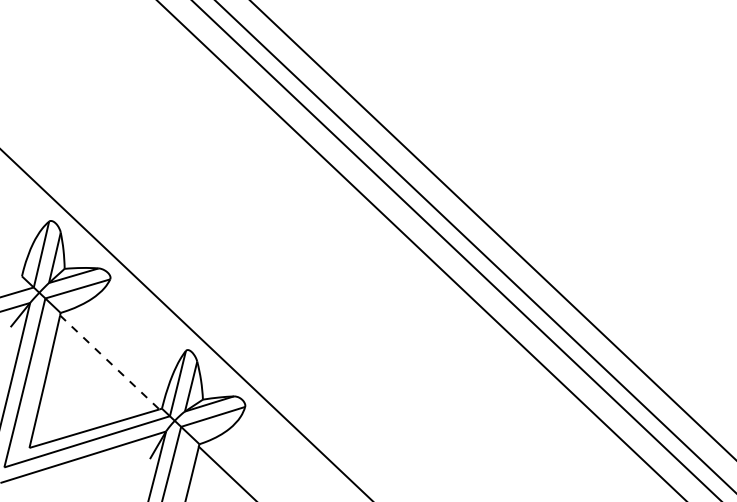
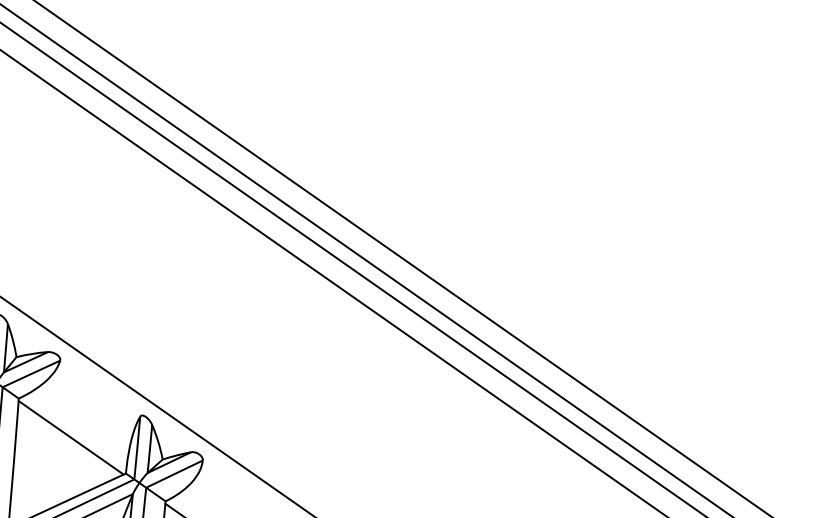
line: (110, 363) -> (71, 438), dashed -> solid

